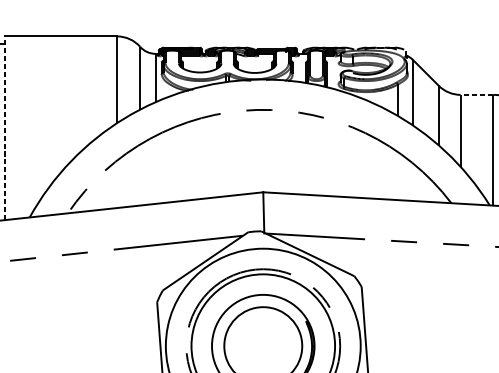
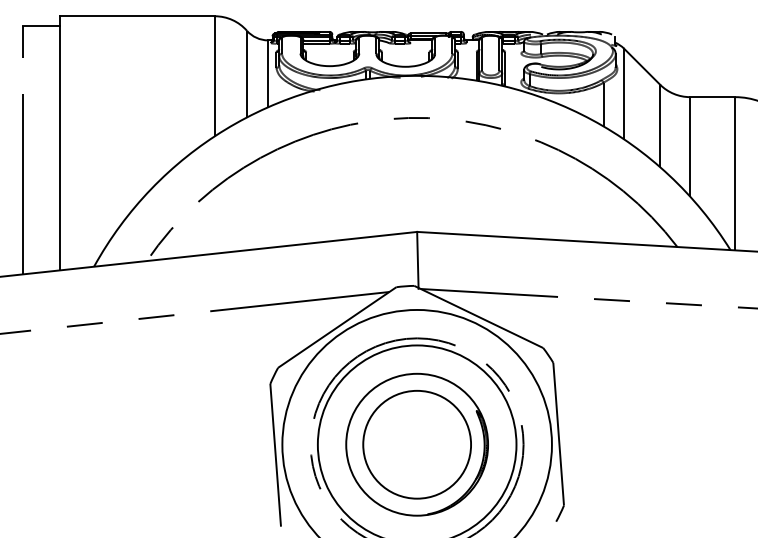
line: (476, 95) -> (712, 97), dashed -> solid
line: (4, 127) -> (59, 142), dashed -> solid

